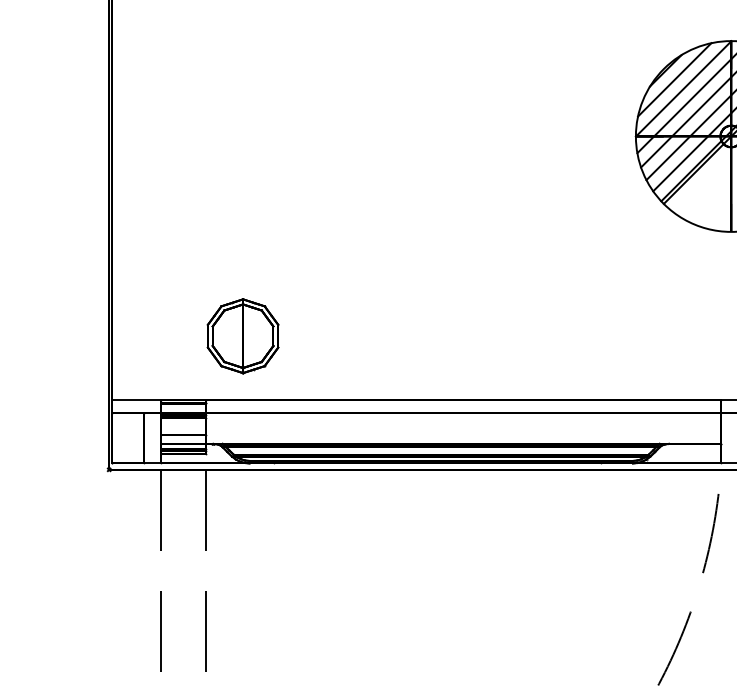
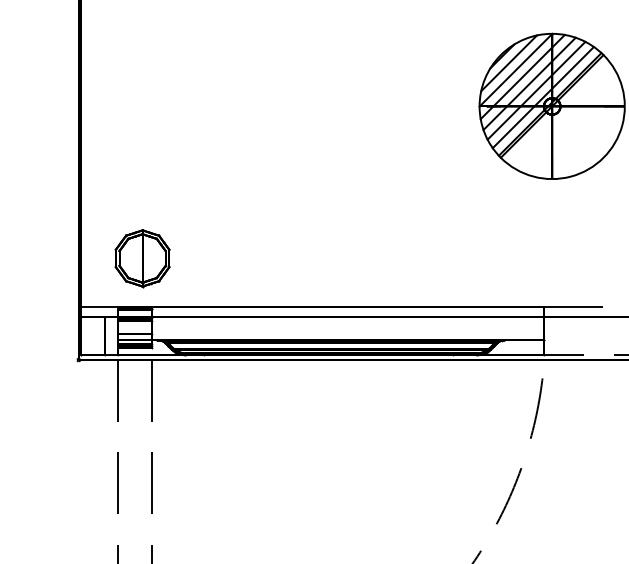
part: (242, 336) -> (142, 258), moved

